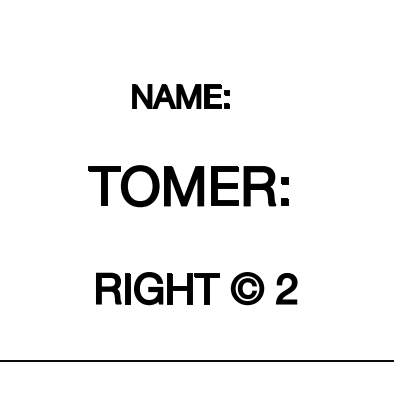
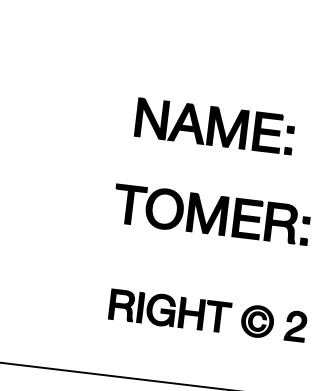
part: (180, 96) -> (214, 126), size x1.67

